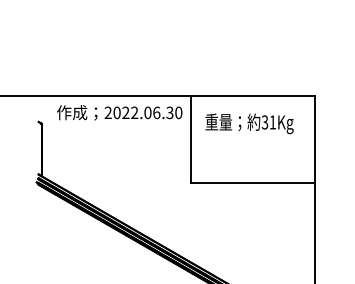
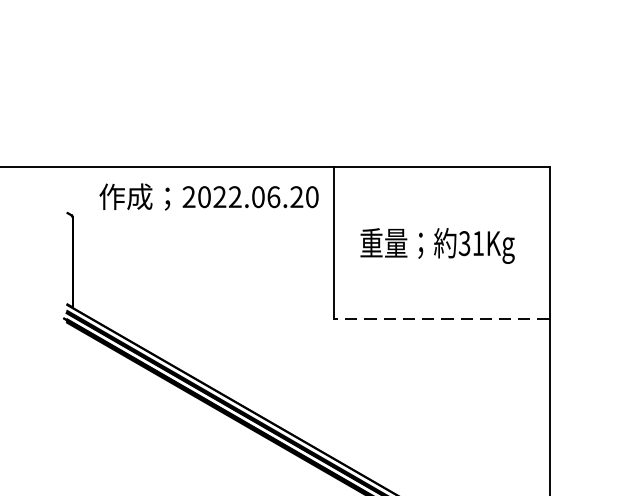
text: (169, 113) -> (296, 198), 2022.06.30 -> 2022.06.20
text: (249, 123) -> (437, 245), moved
line: (252, 182) -> (441, 318), solid -> dashed

